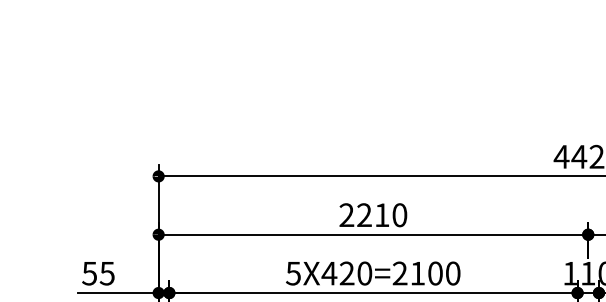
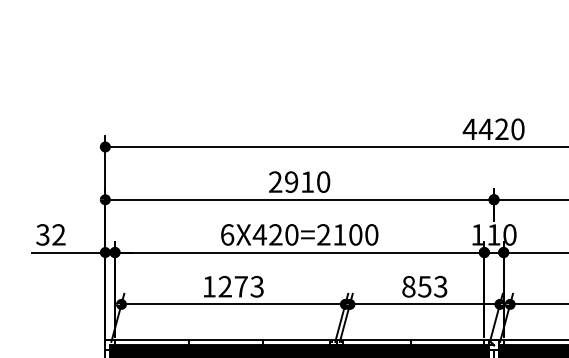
text: (364, 214) -> (291, 181), 2210 -> 2910
text: (98, 273) -> (50, 234), 55 -> 32
text: (293, 273) -> (227, 234), 5X420=2100 -> 6X420=2100

